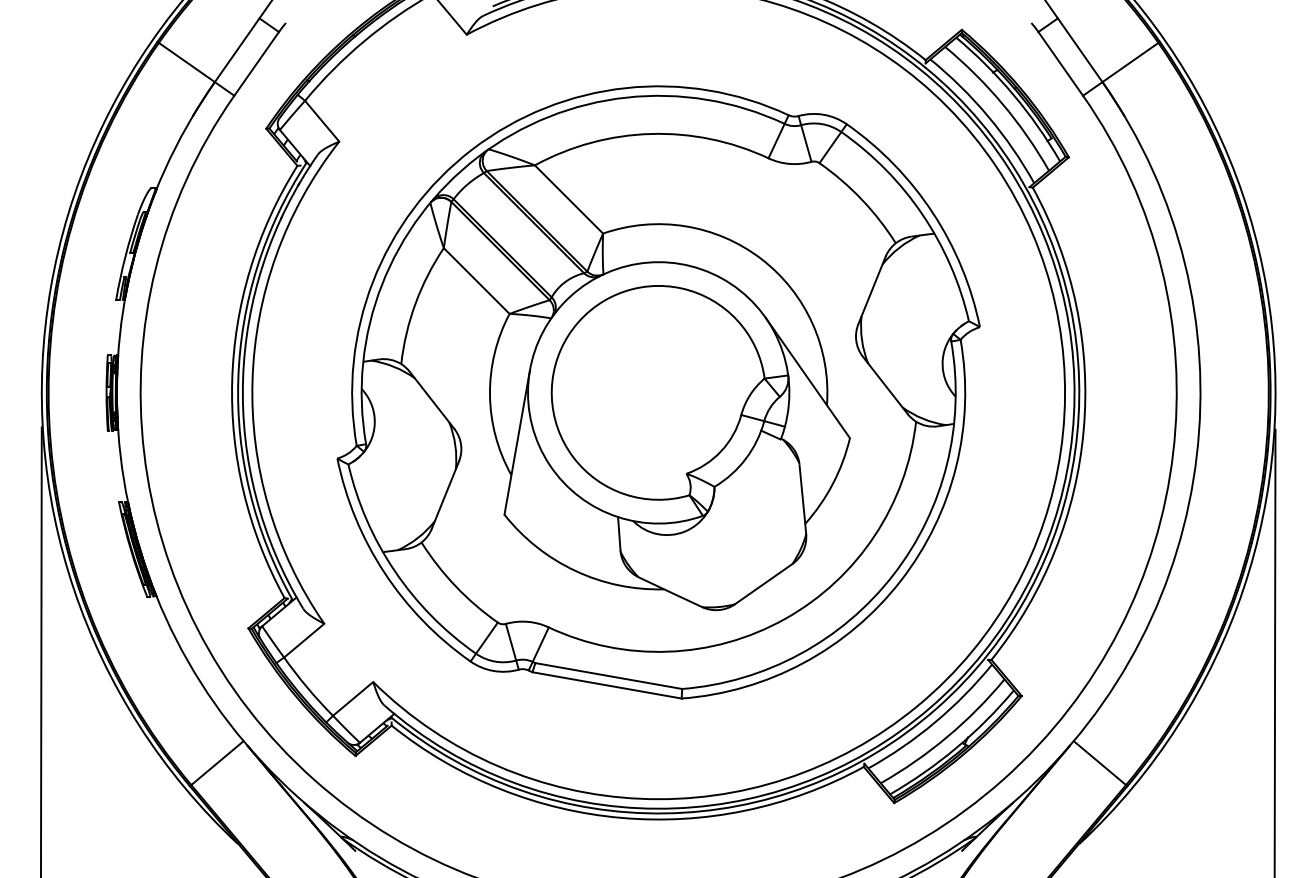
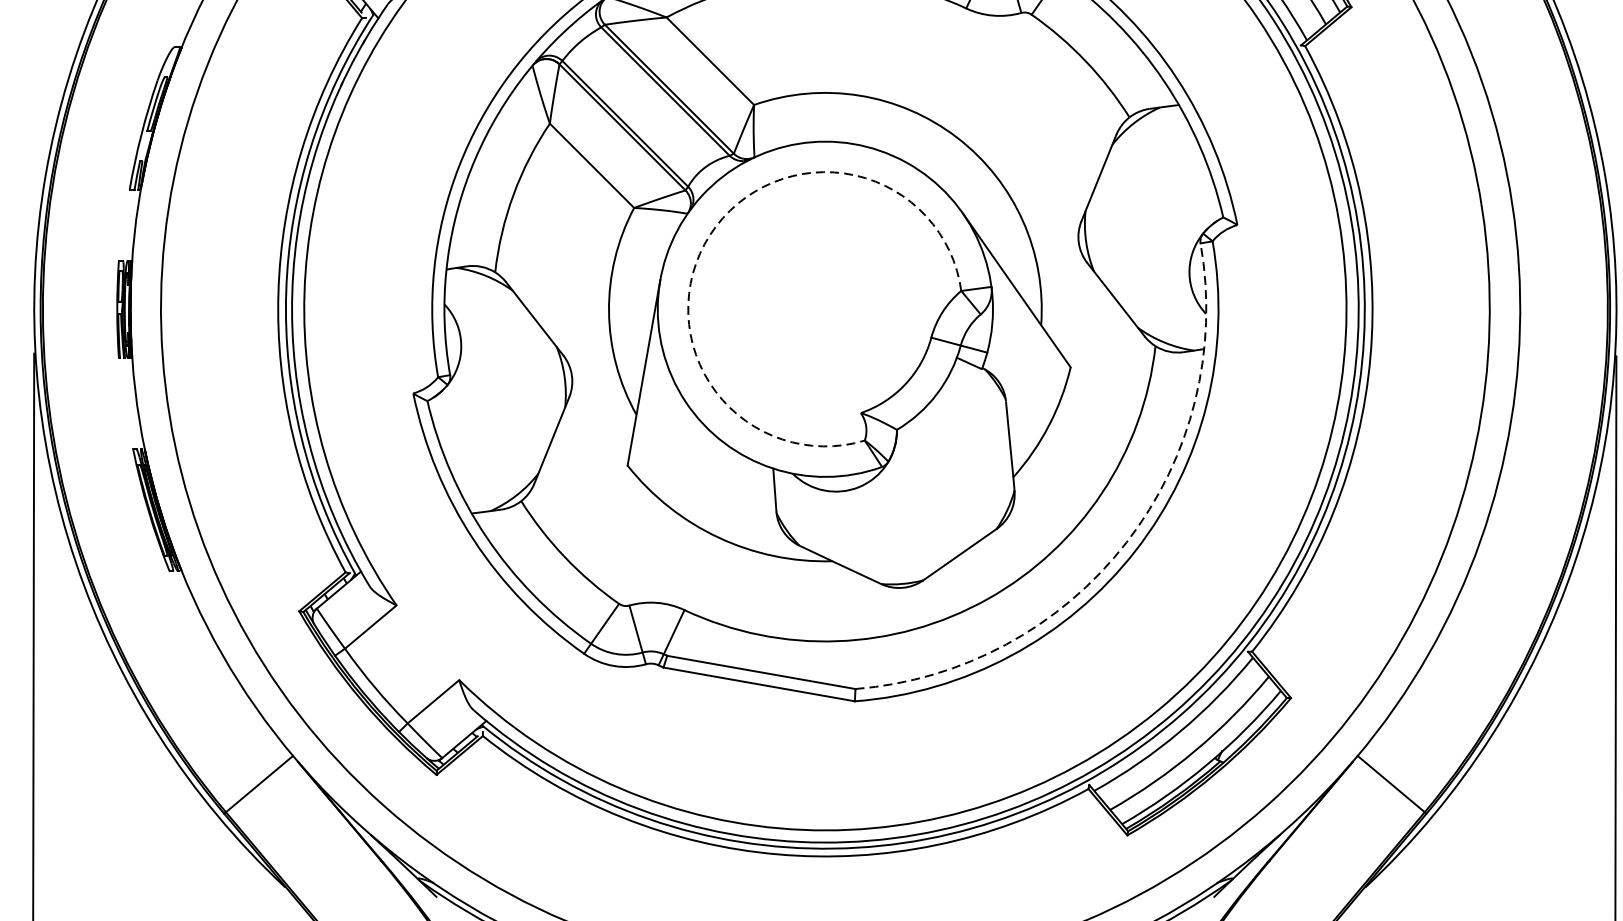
arc: (568, 334) -> (709, 234), solid -> dashed
arc: (893, 574) -> (1126, 542), solid -> dashed

